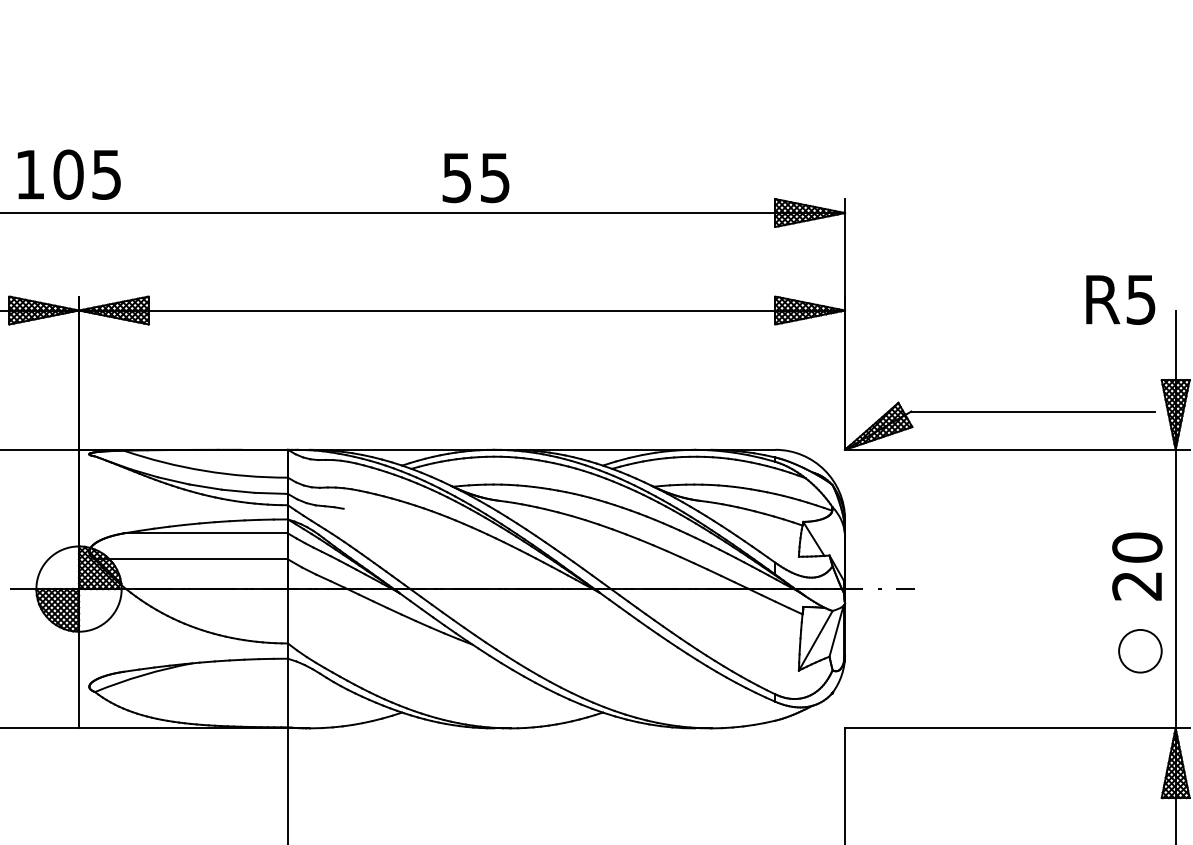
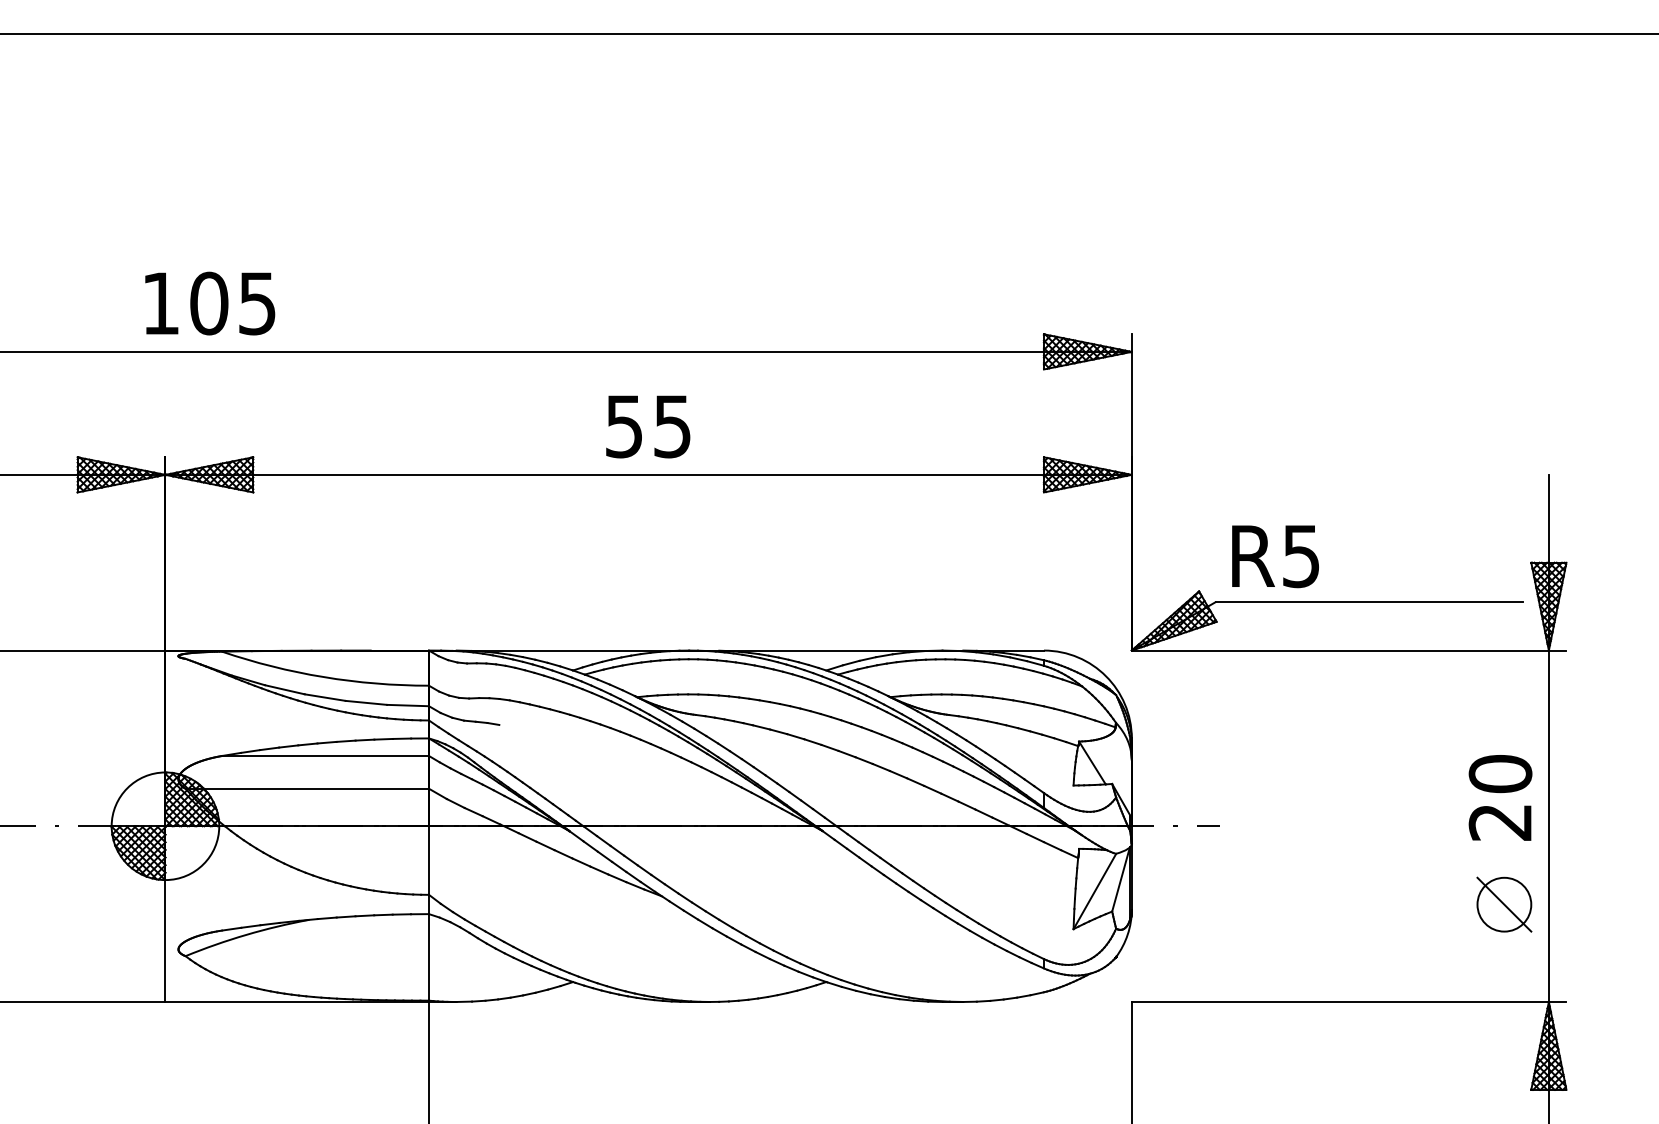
text: (69, 174) -> (210, 303), moved
text: (476, 177) -> (648, 426), moved
text: (1120, 299) -> (1275, 556), moved
line: (1140, 651) -> (1504, 904), added

